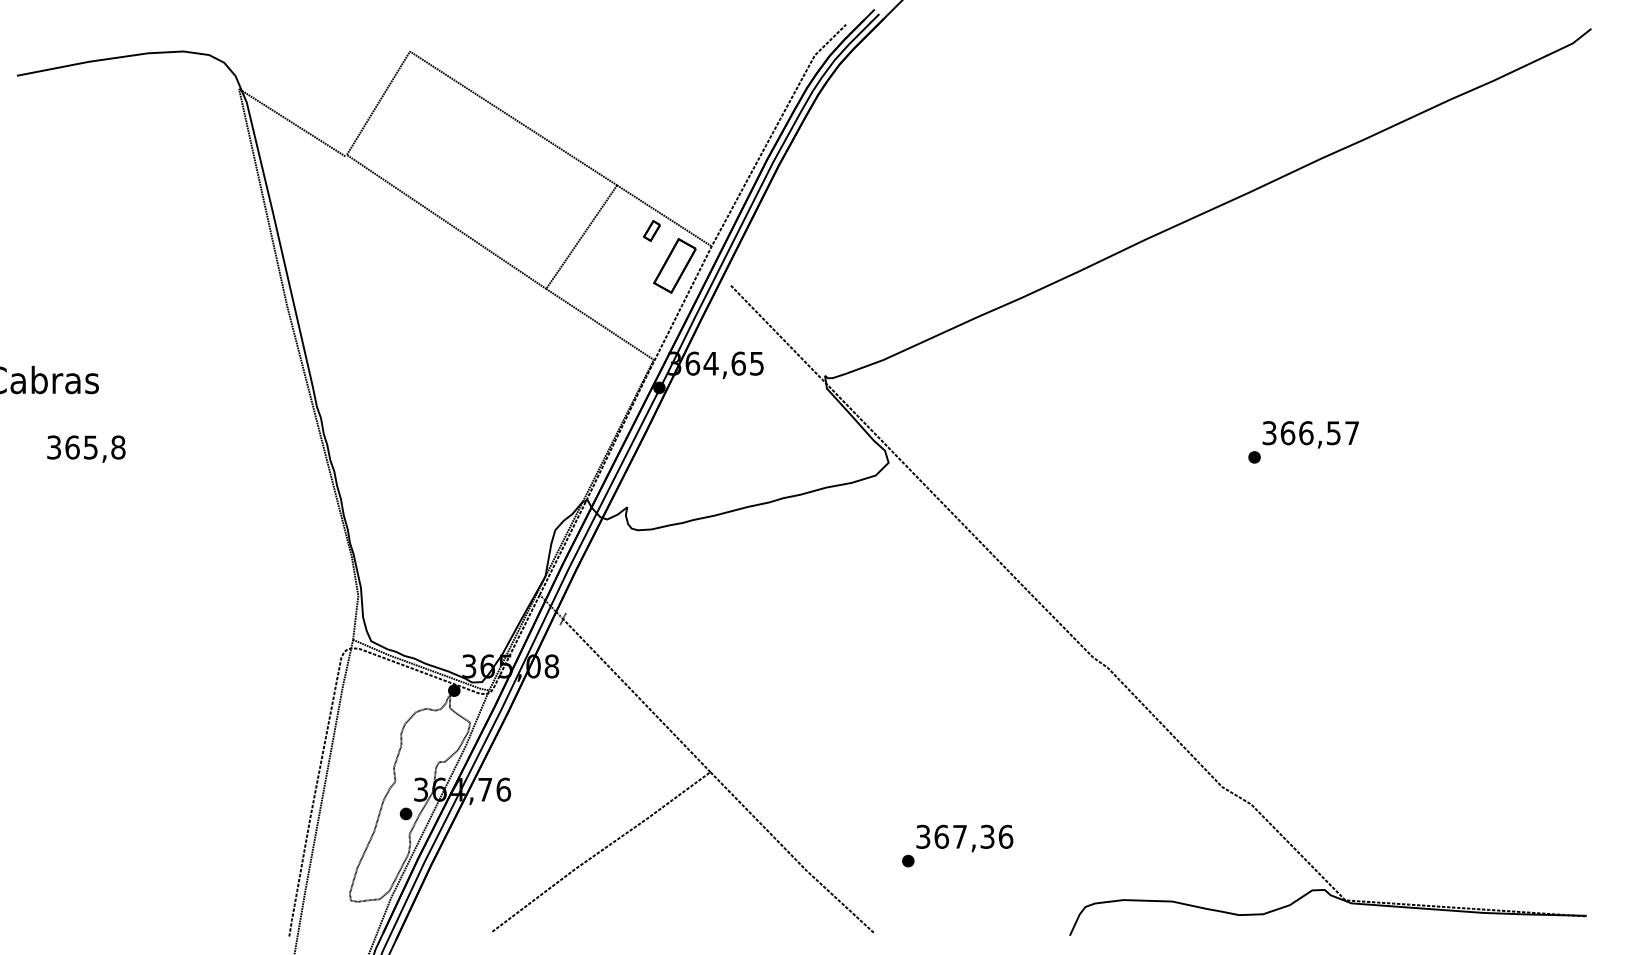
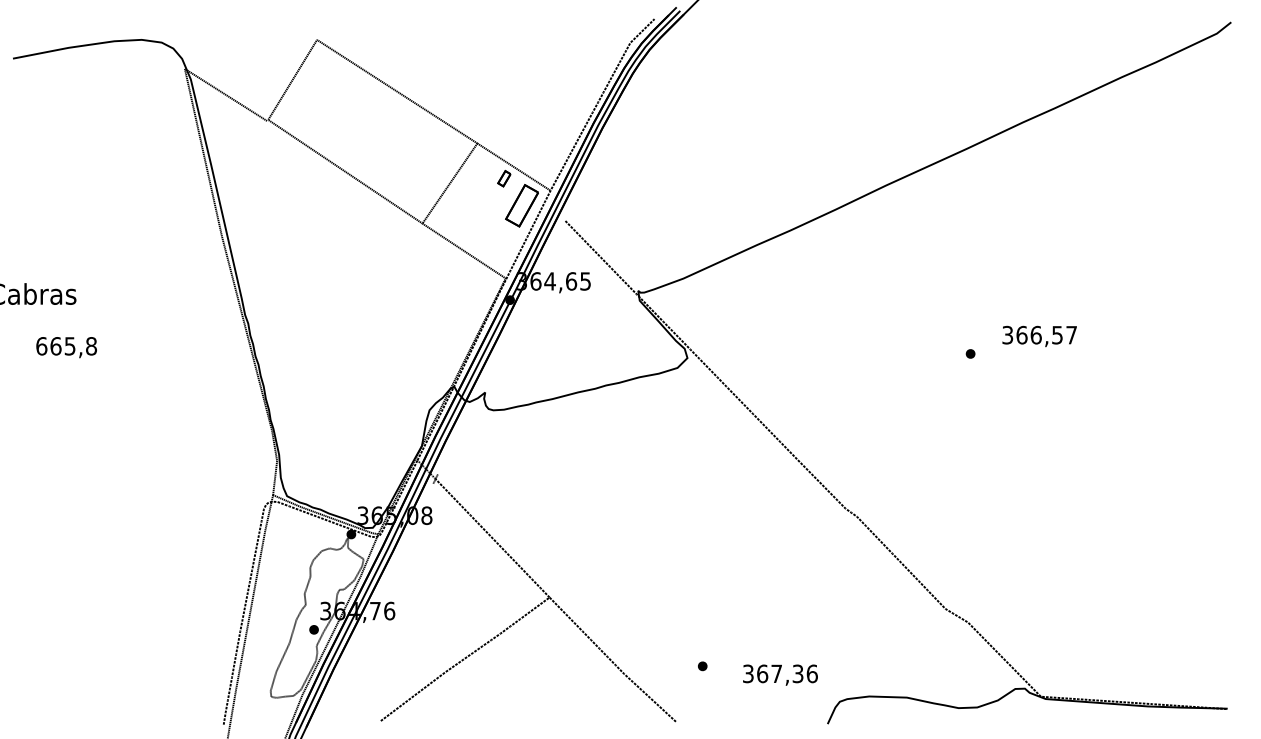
text: (1310, 434) -> (1039, 336), moved
text: (54, 447) -> (42, 346), 365,8 -> 665,8
text: (964, 838) -> (780, 675), moved

